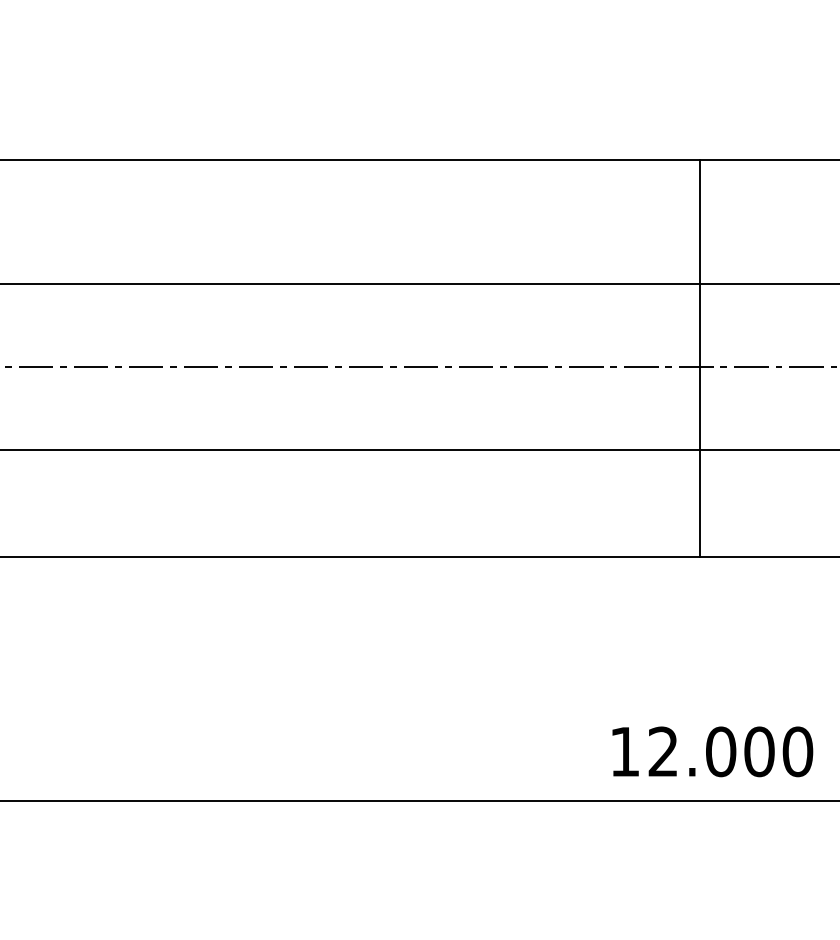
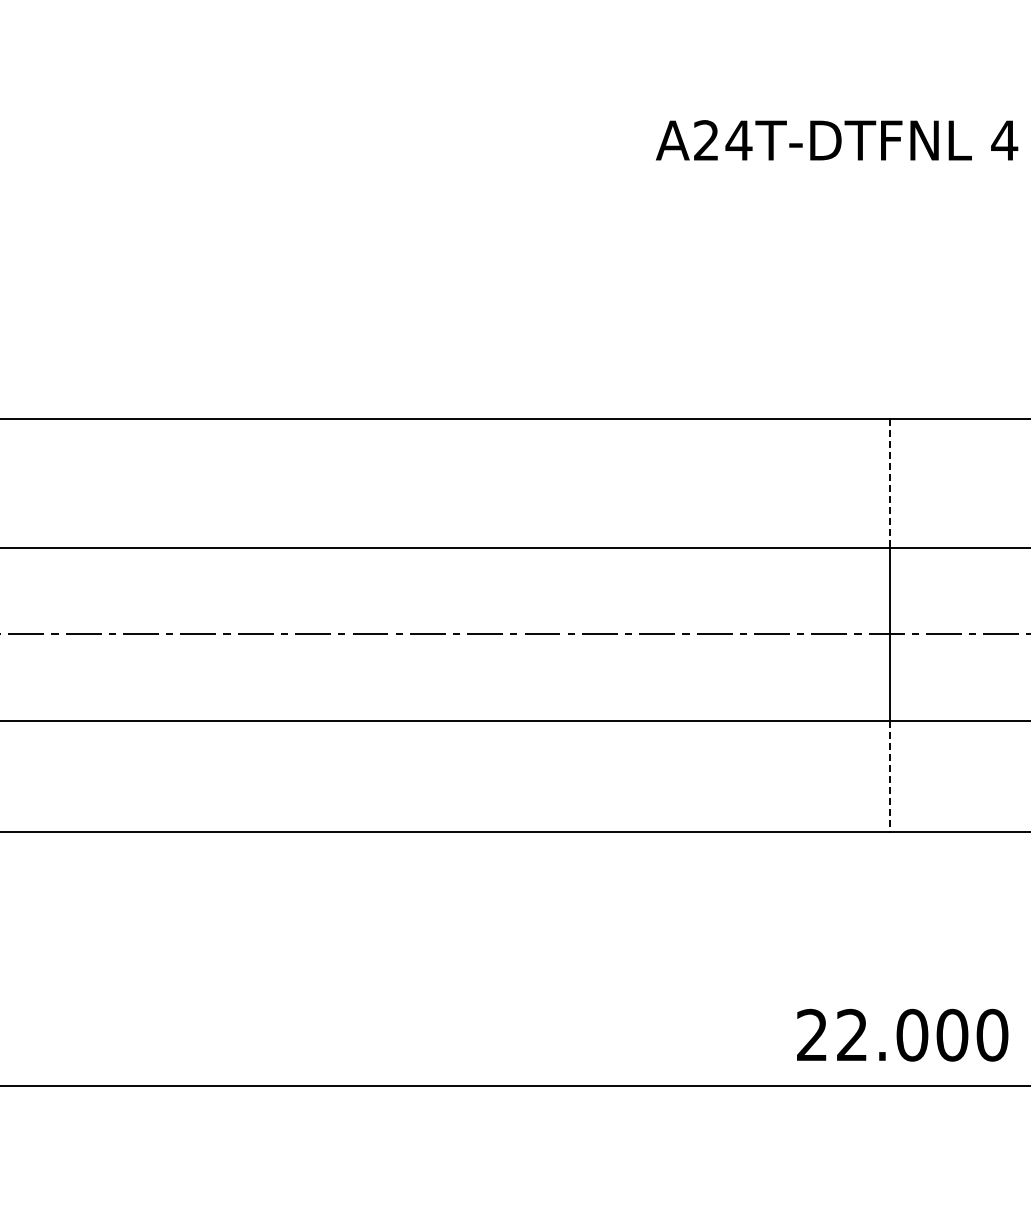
line: (700, 222) -> (890, 483), solid -> dashed
line: (700, 503) -> (890, 776), solid -> dashed
text: (624, 751) -> (811, 1034), 12.000 -> 22.000

